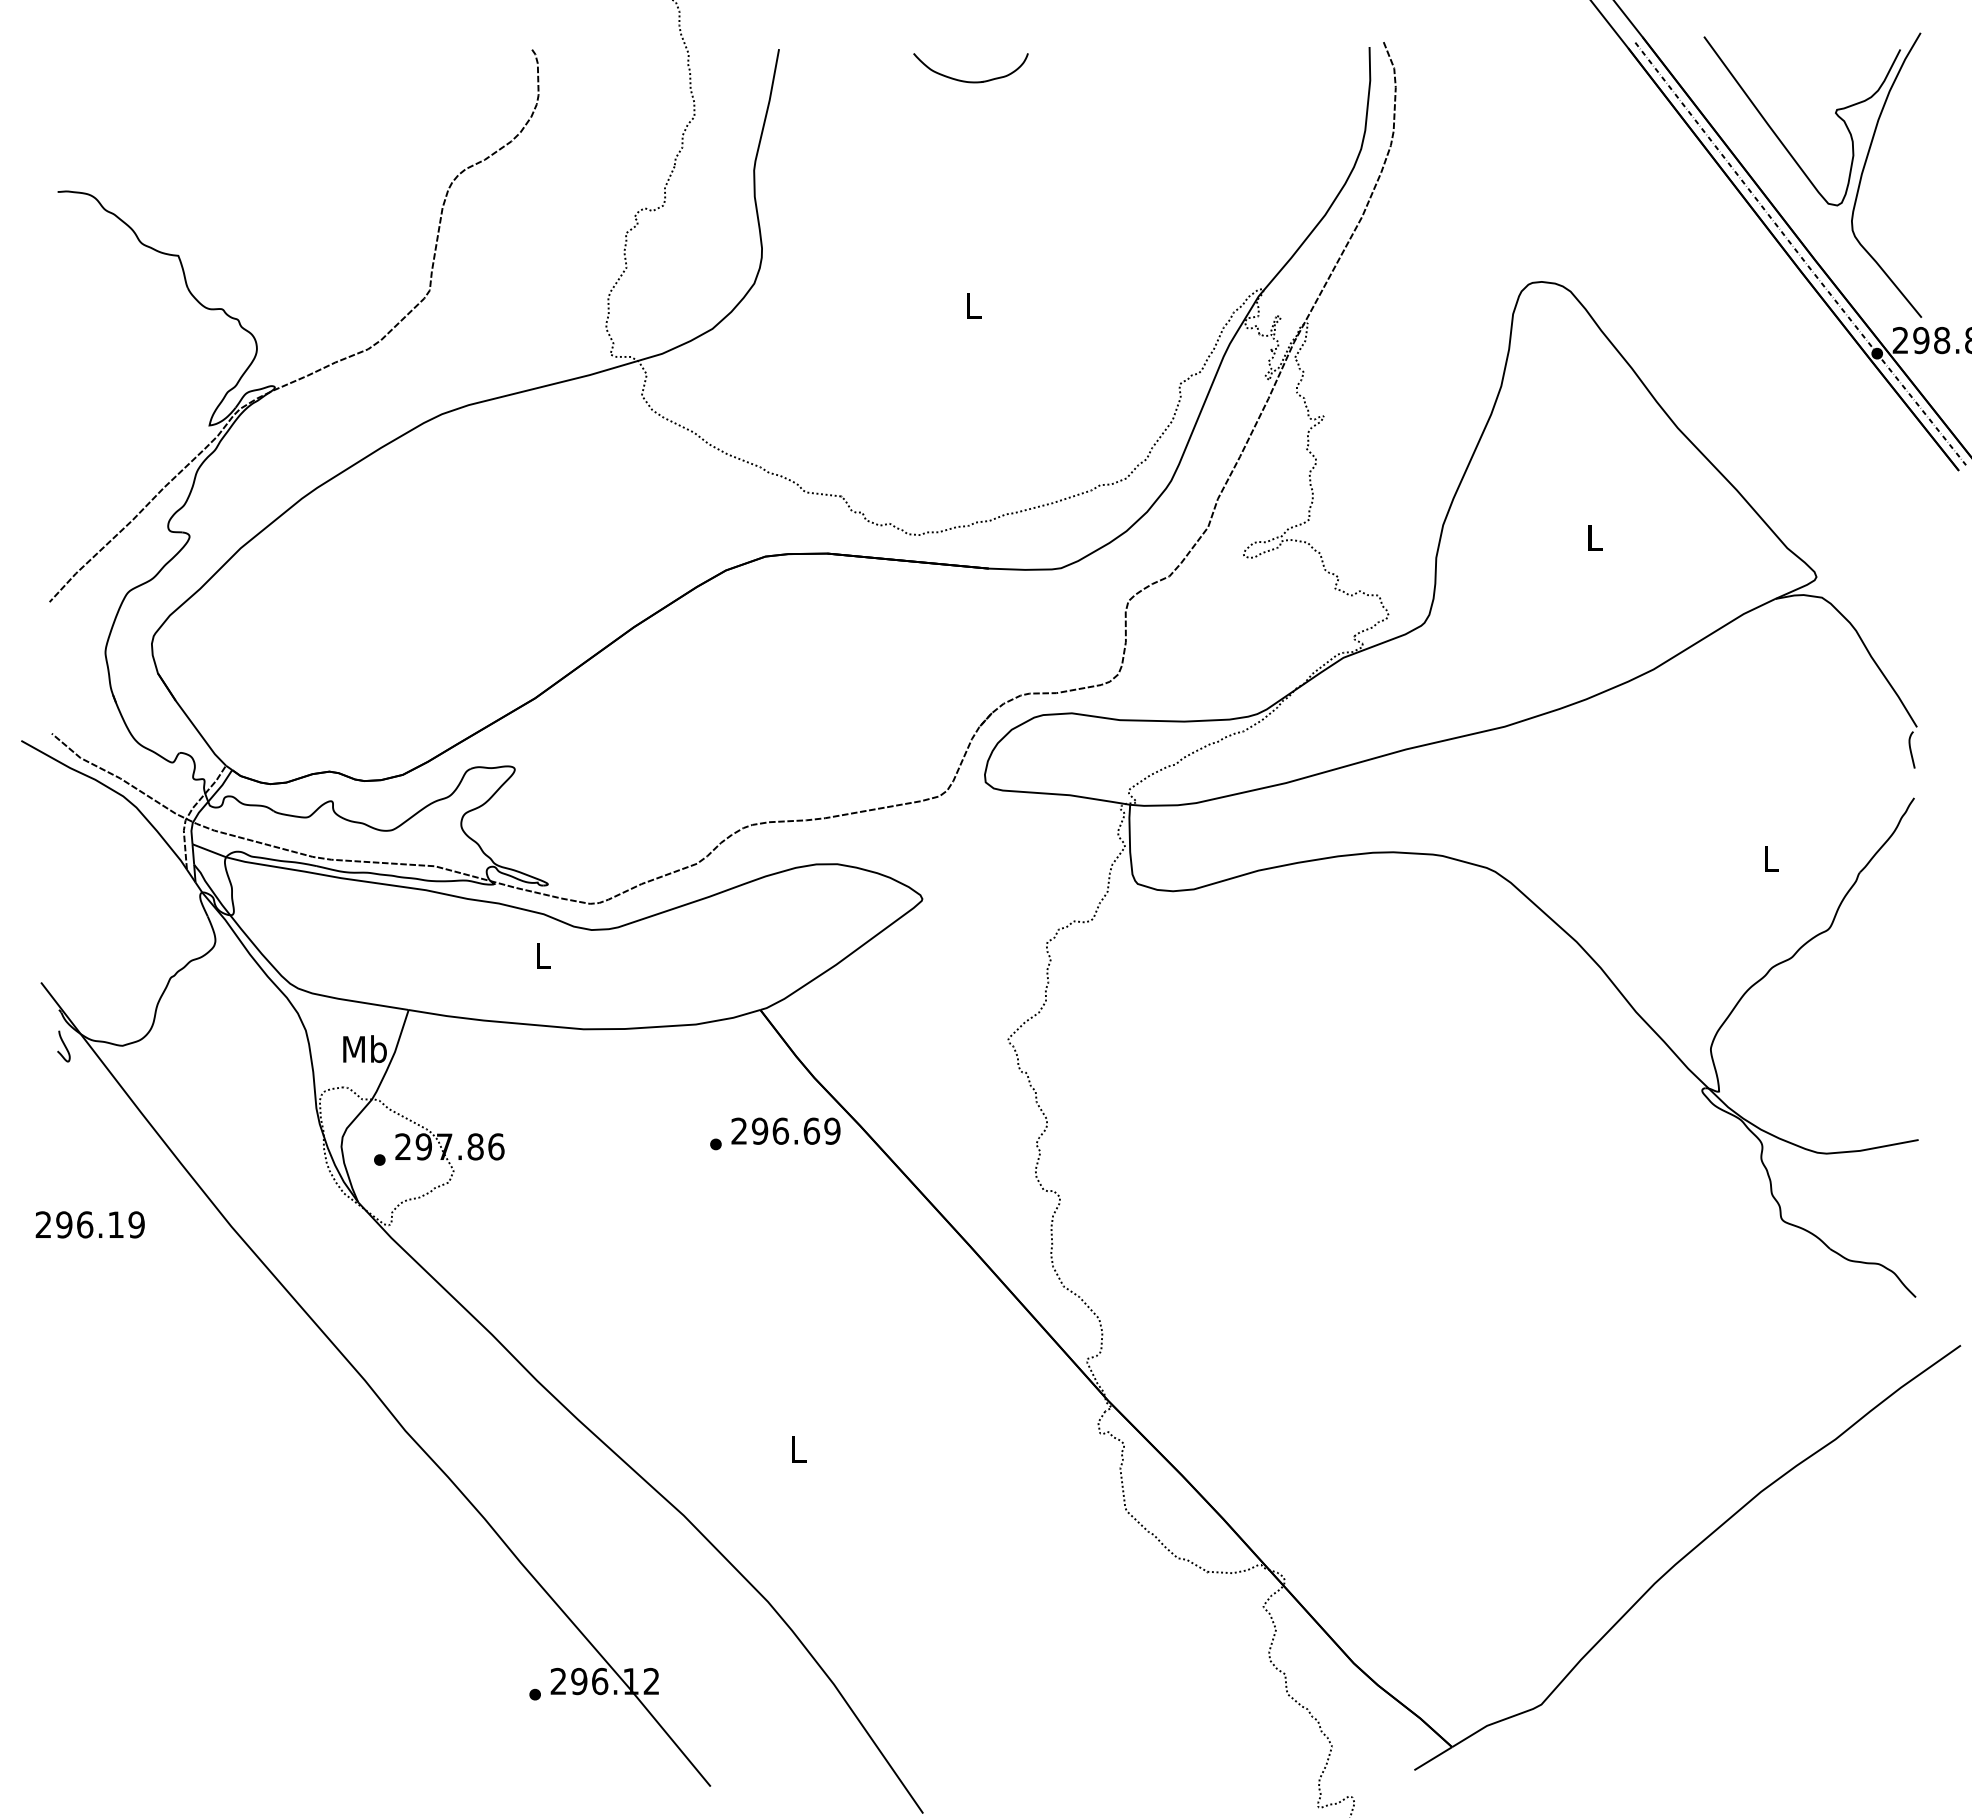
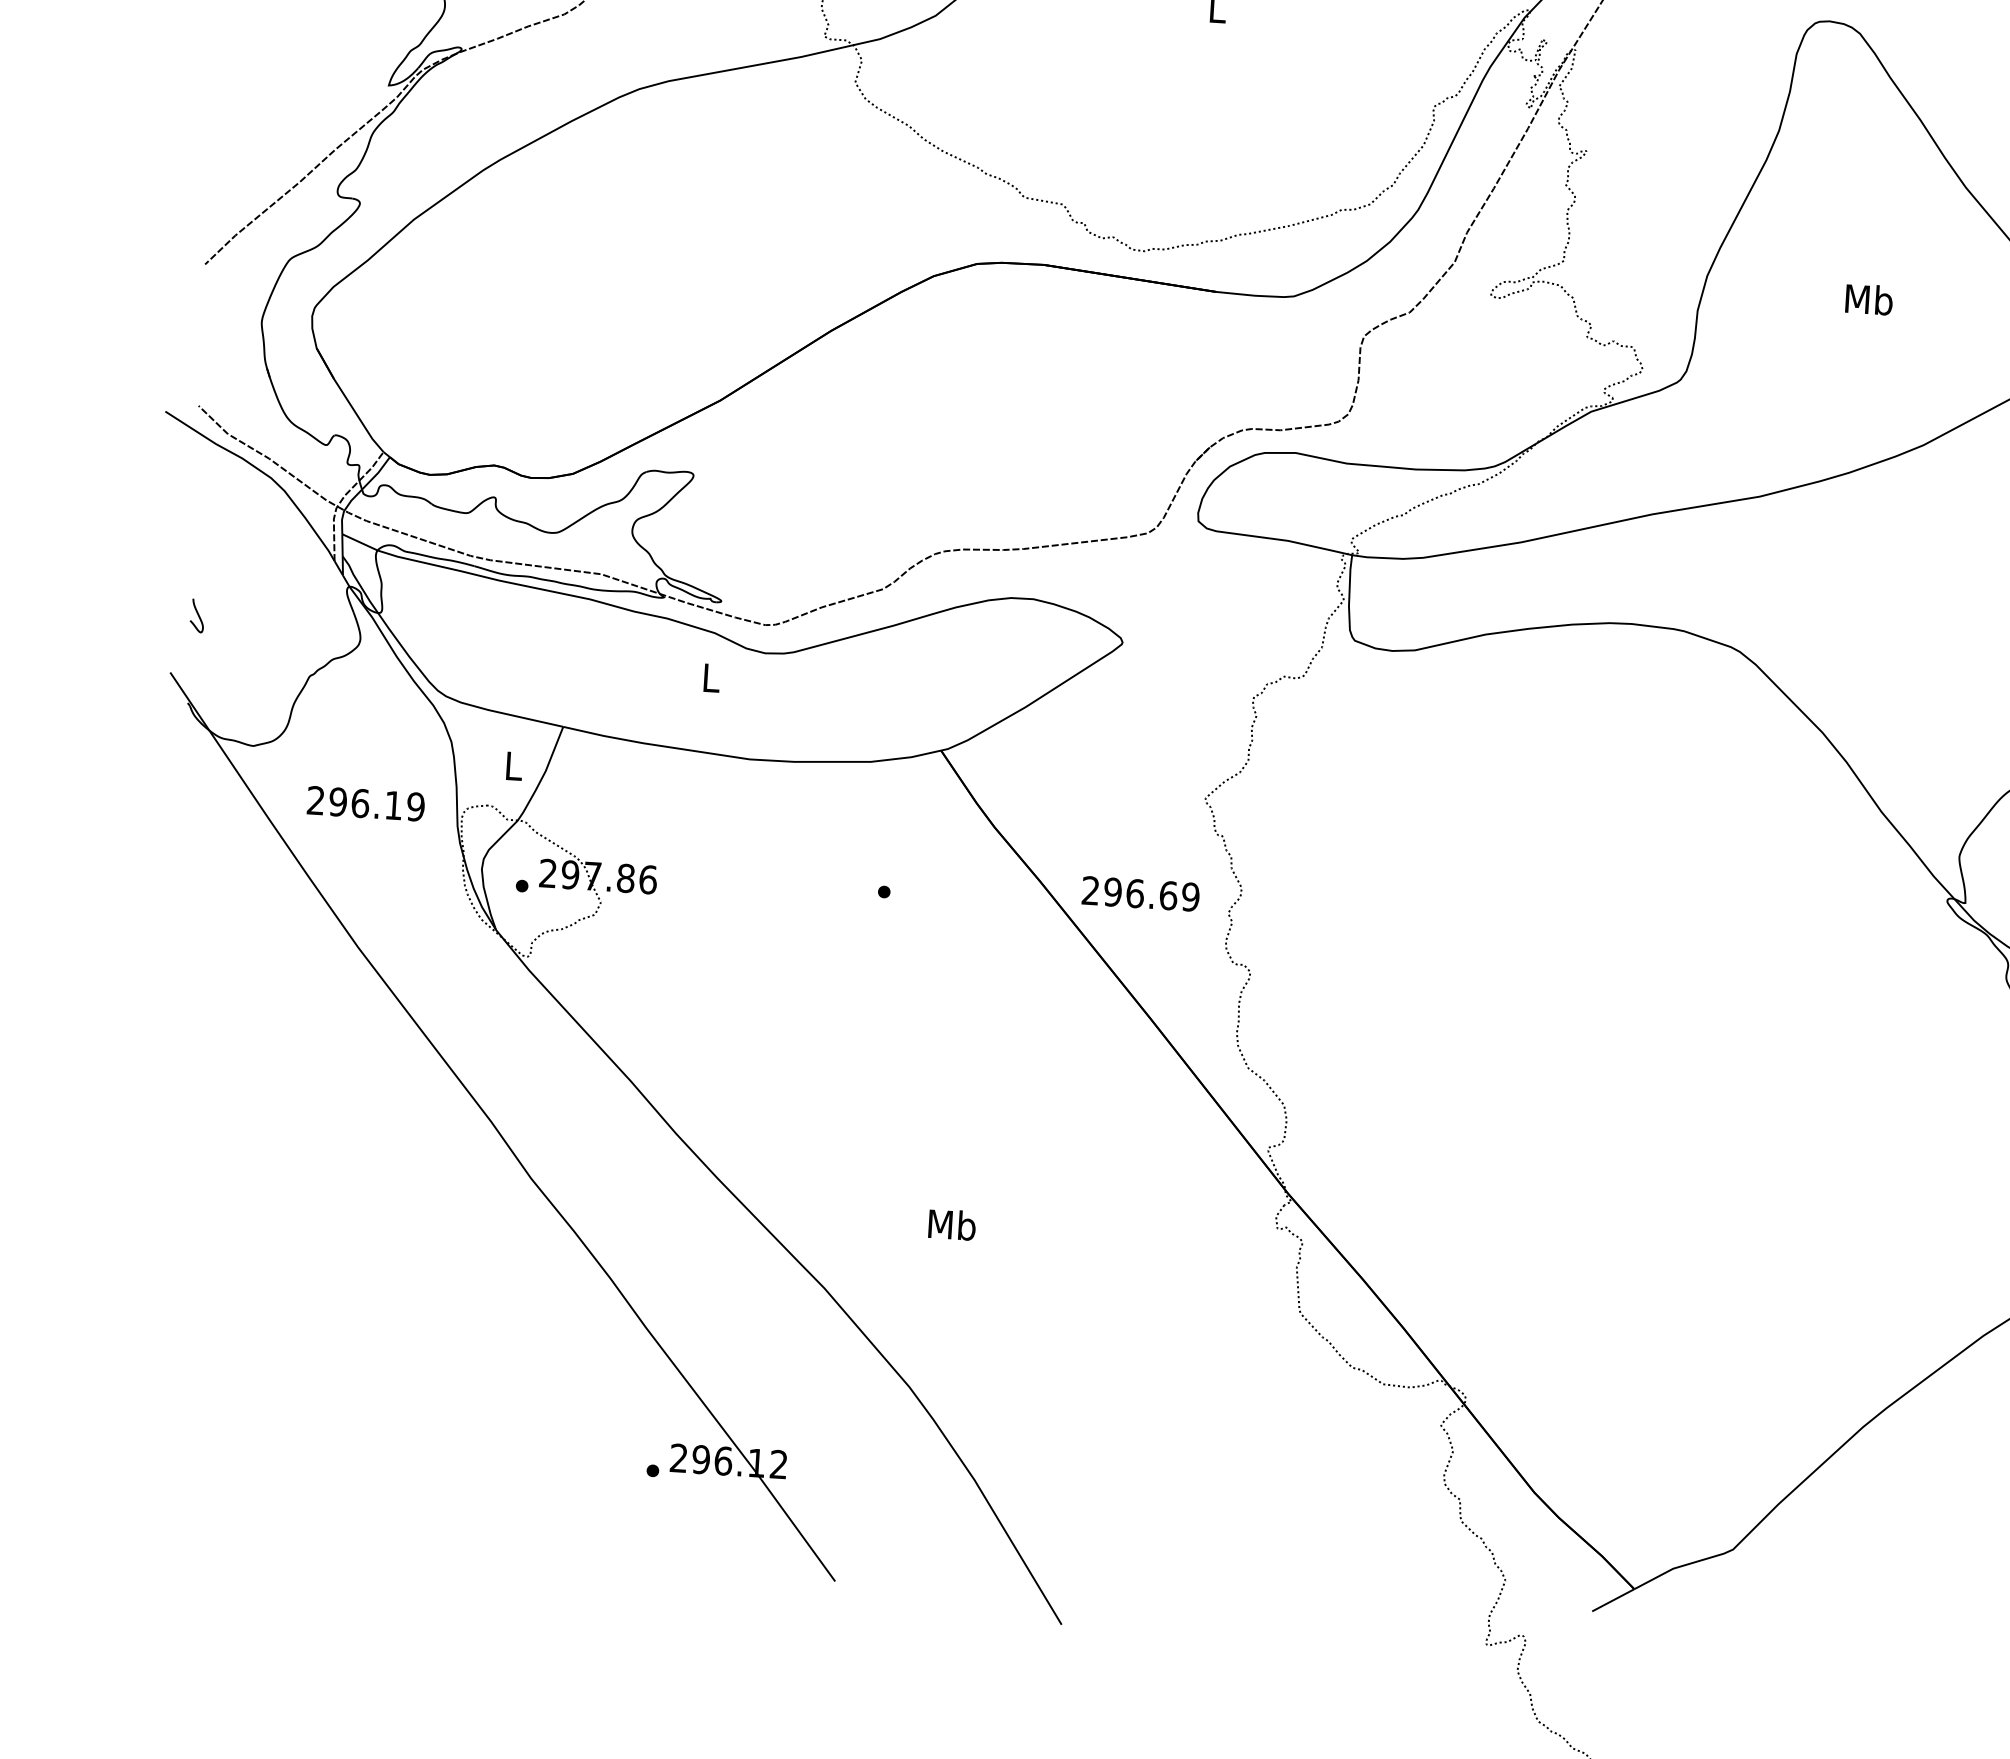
text: (1594, 537) -> (1869, 299), L -> Mb
curve: (63, 1045) -> (197, 614), moved
text: (364, 1048) -> (513, 765), Mb -> L
text: (785, 1130) -> (1140, 893), moved
text: (89, 1224) -> (365, 803), moved
text: (798, 1448) -> (952, 1224), L -> Mb

